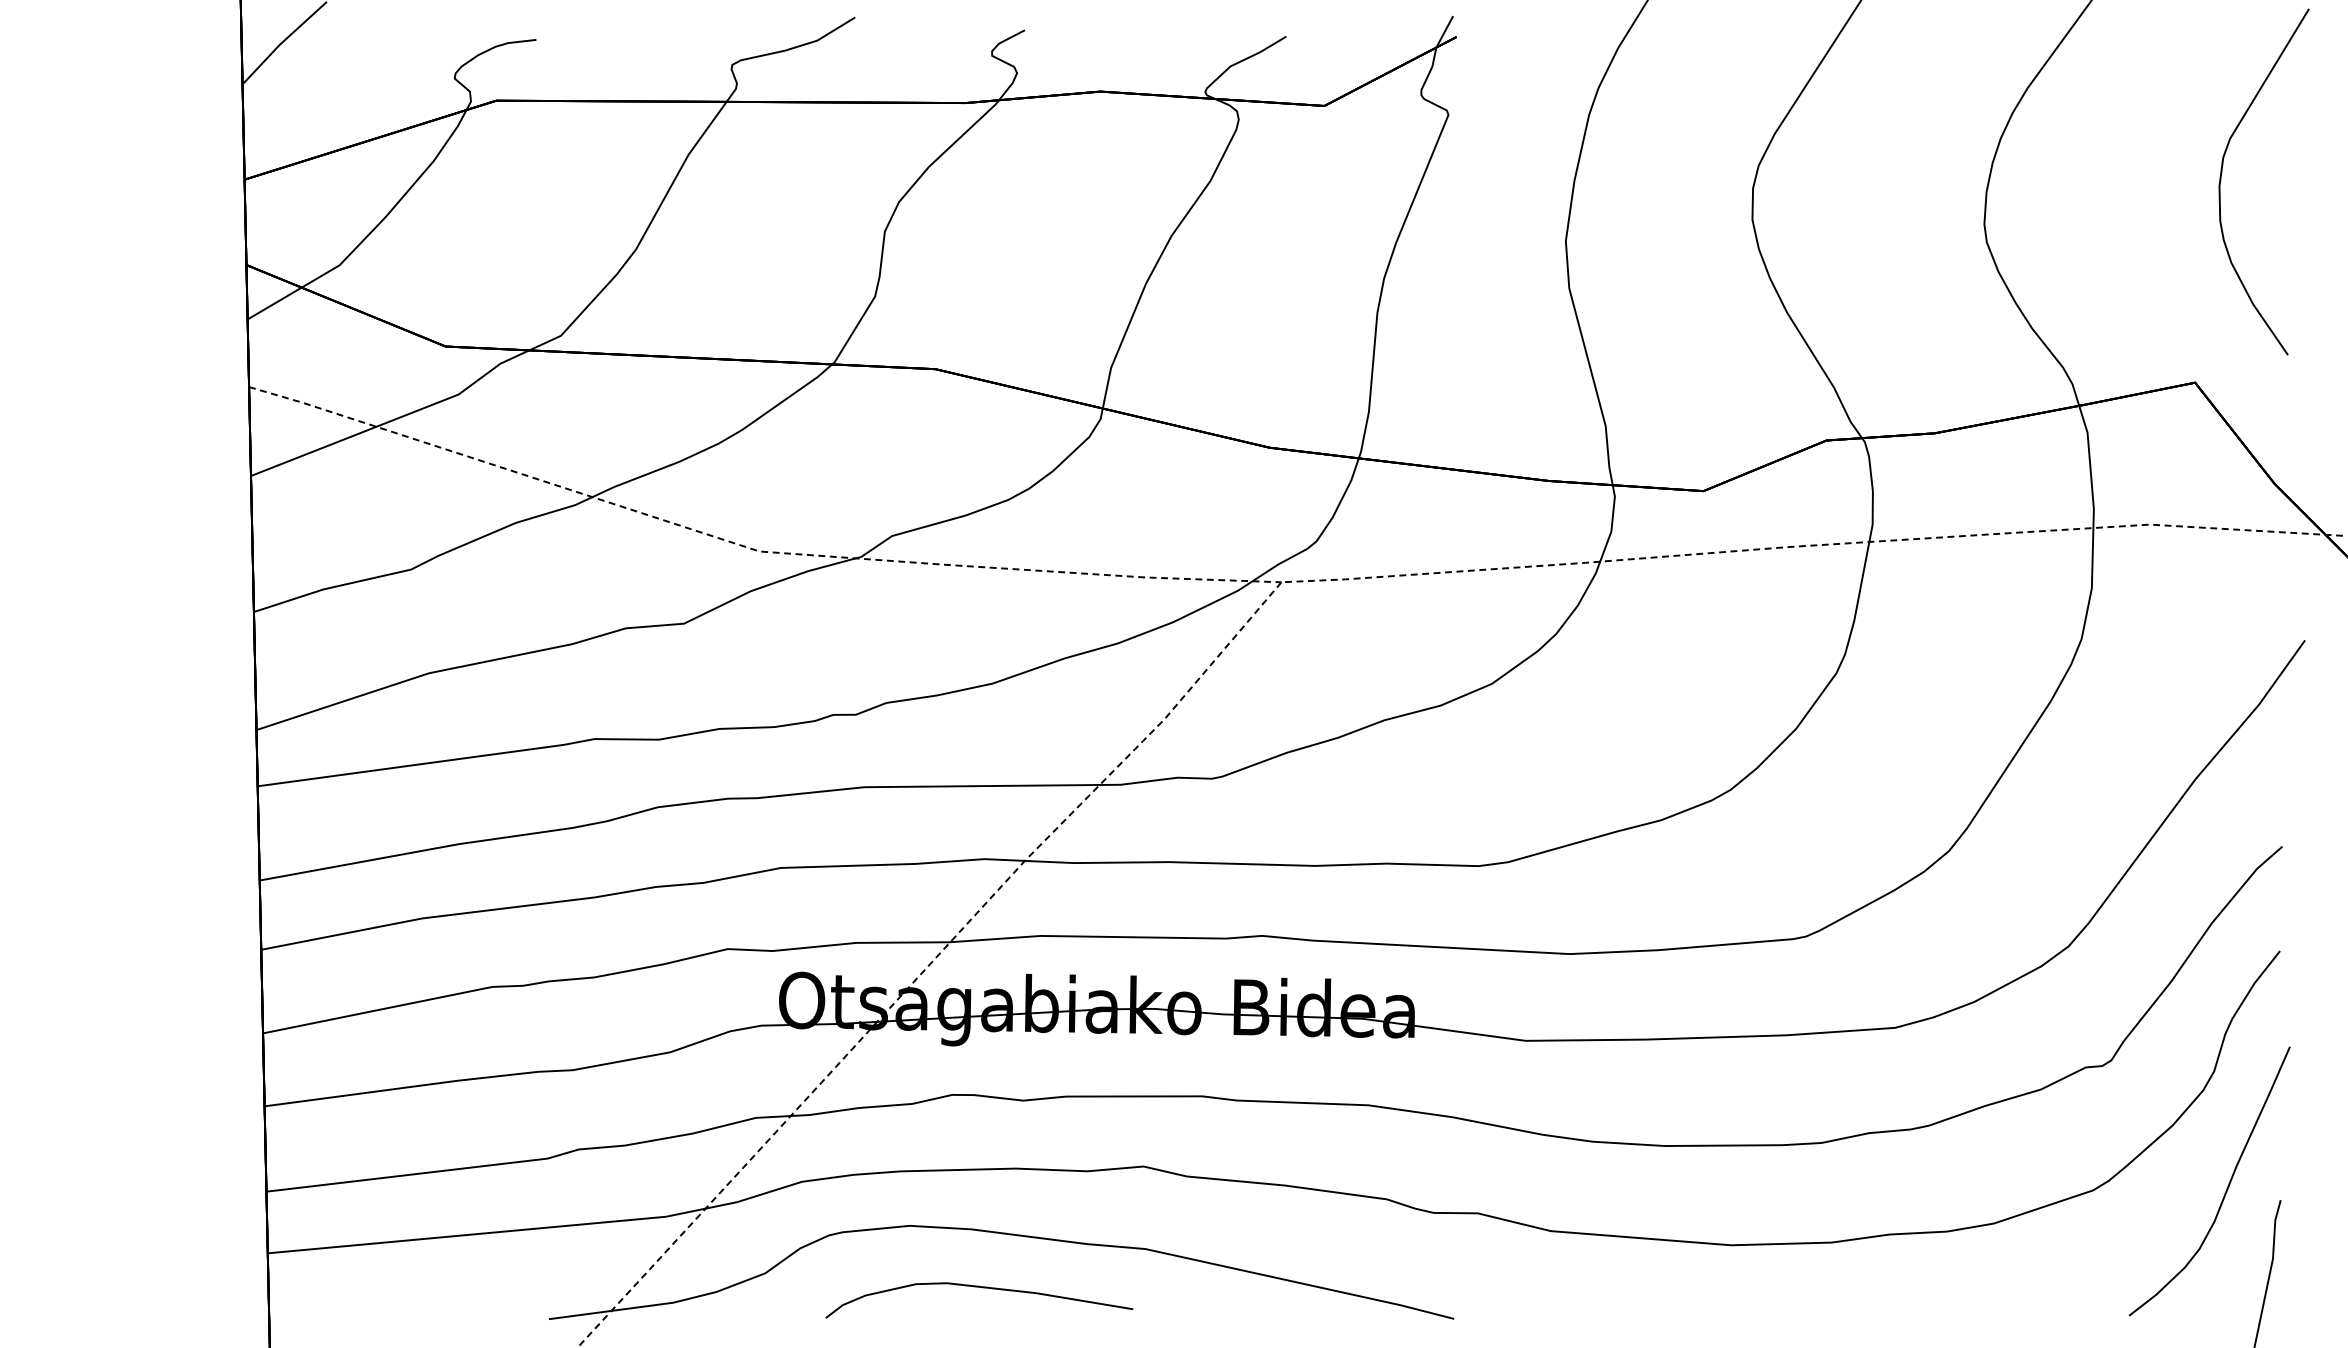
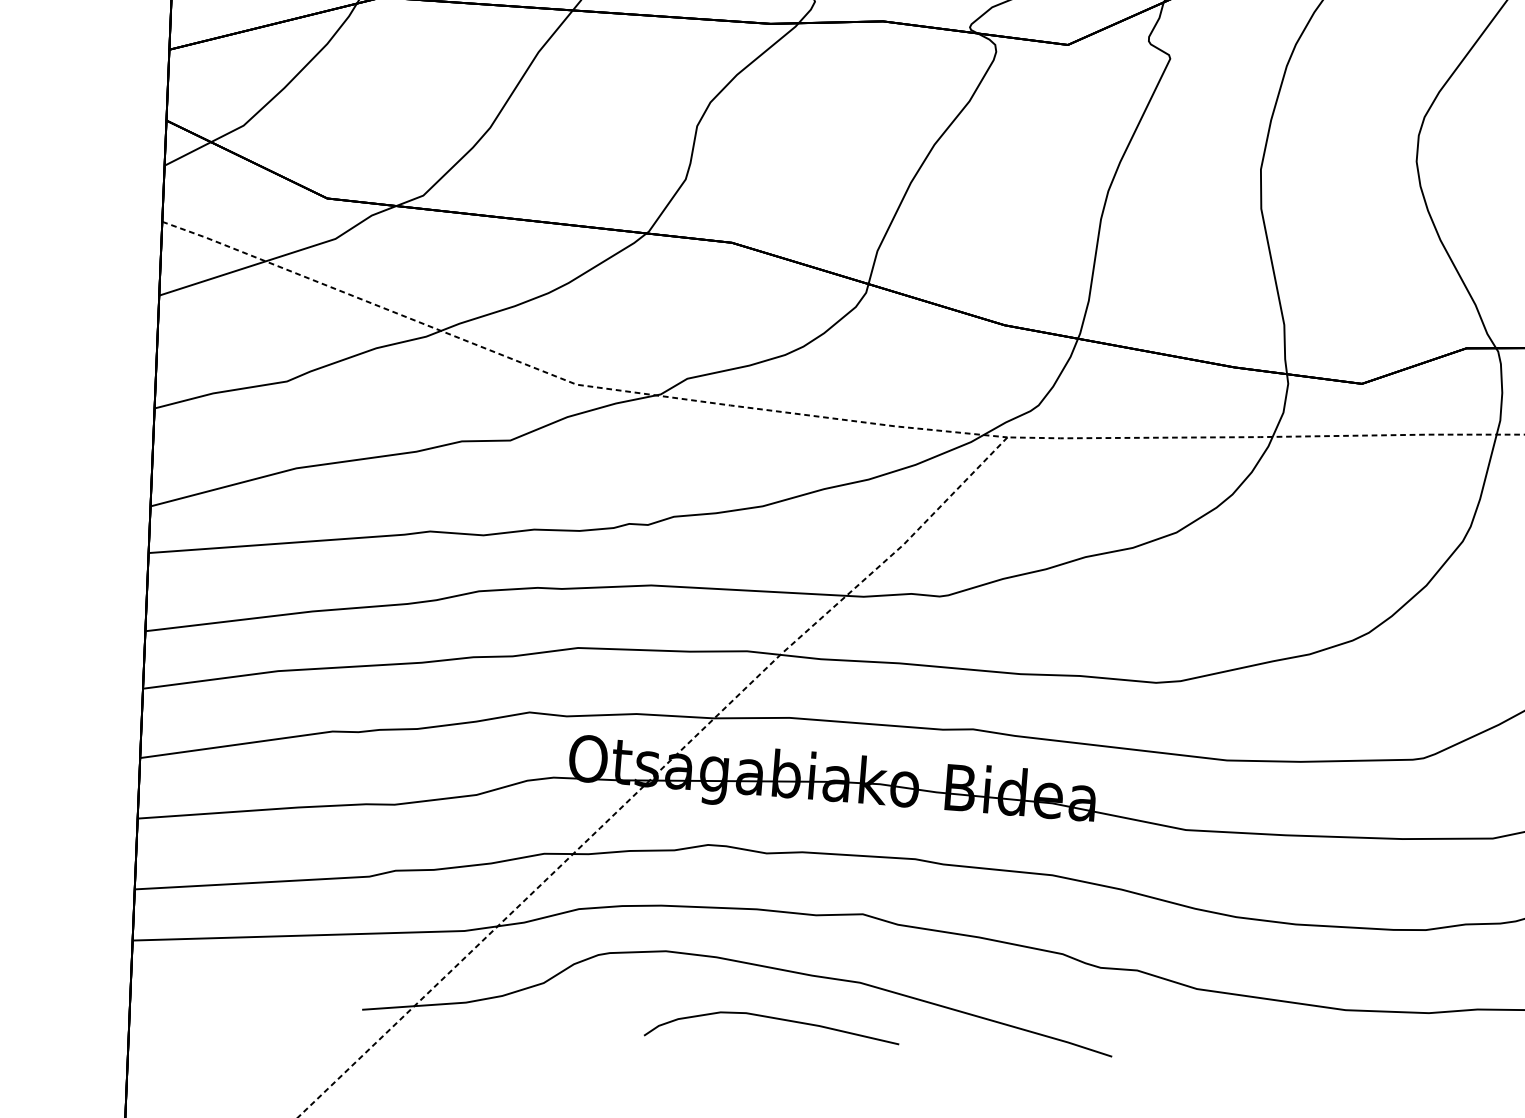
curve: (982, 1288) -> (775, 1019), moved

